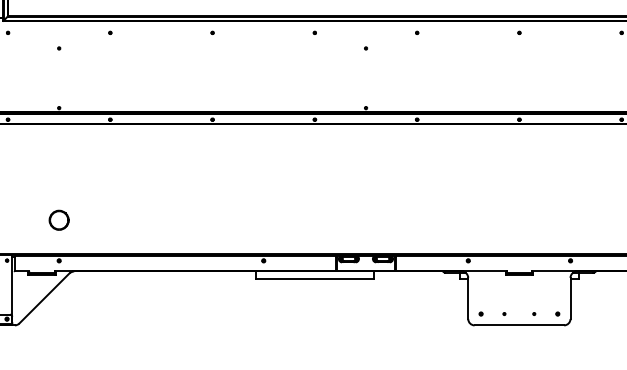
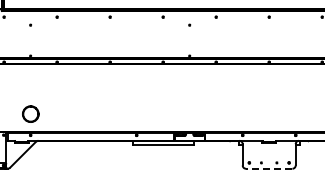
part: (58, 220) -> (30, 114), size x1.6
line: (517, 324) -> (268, 168), solid -> dashed

